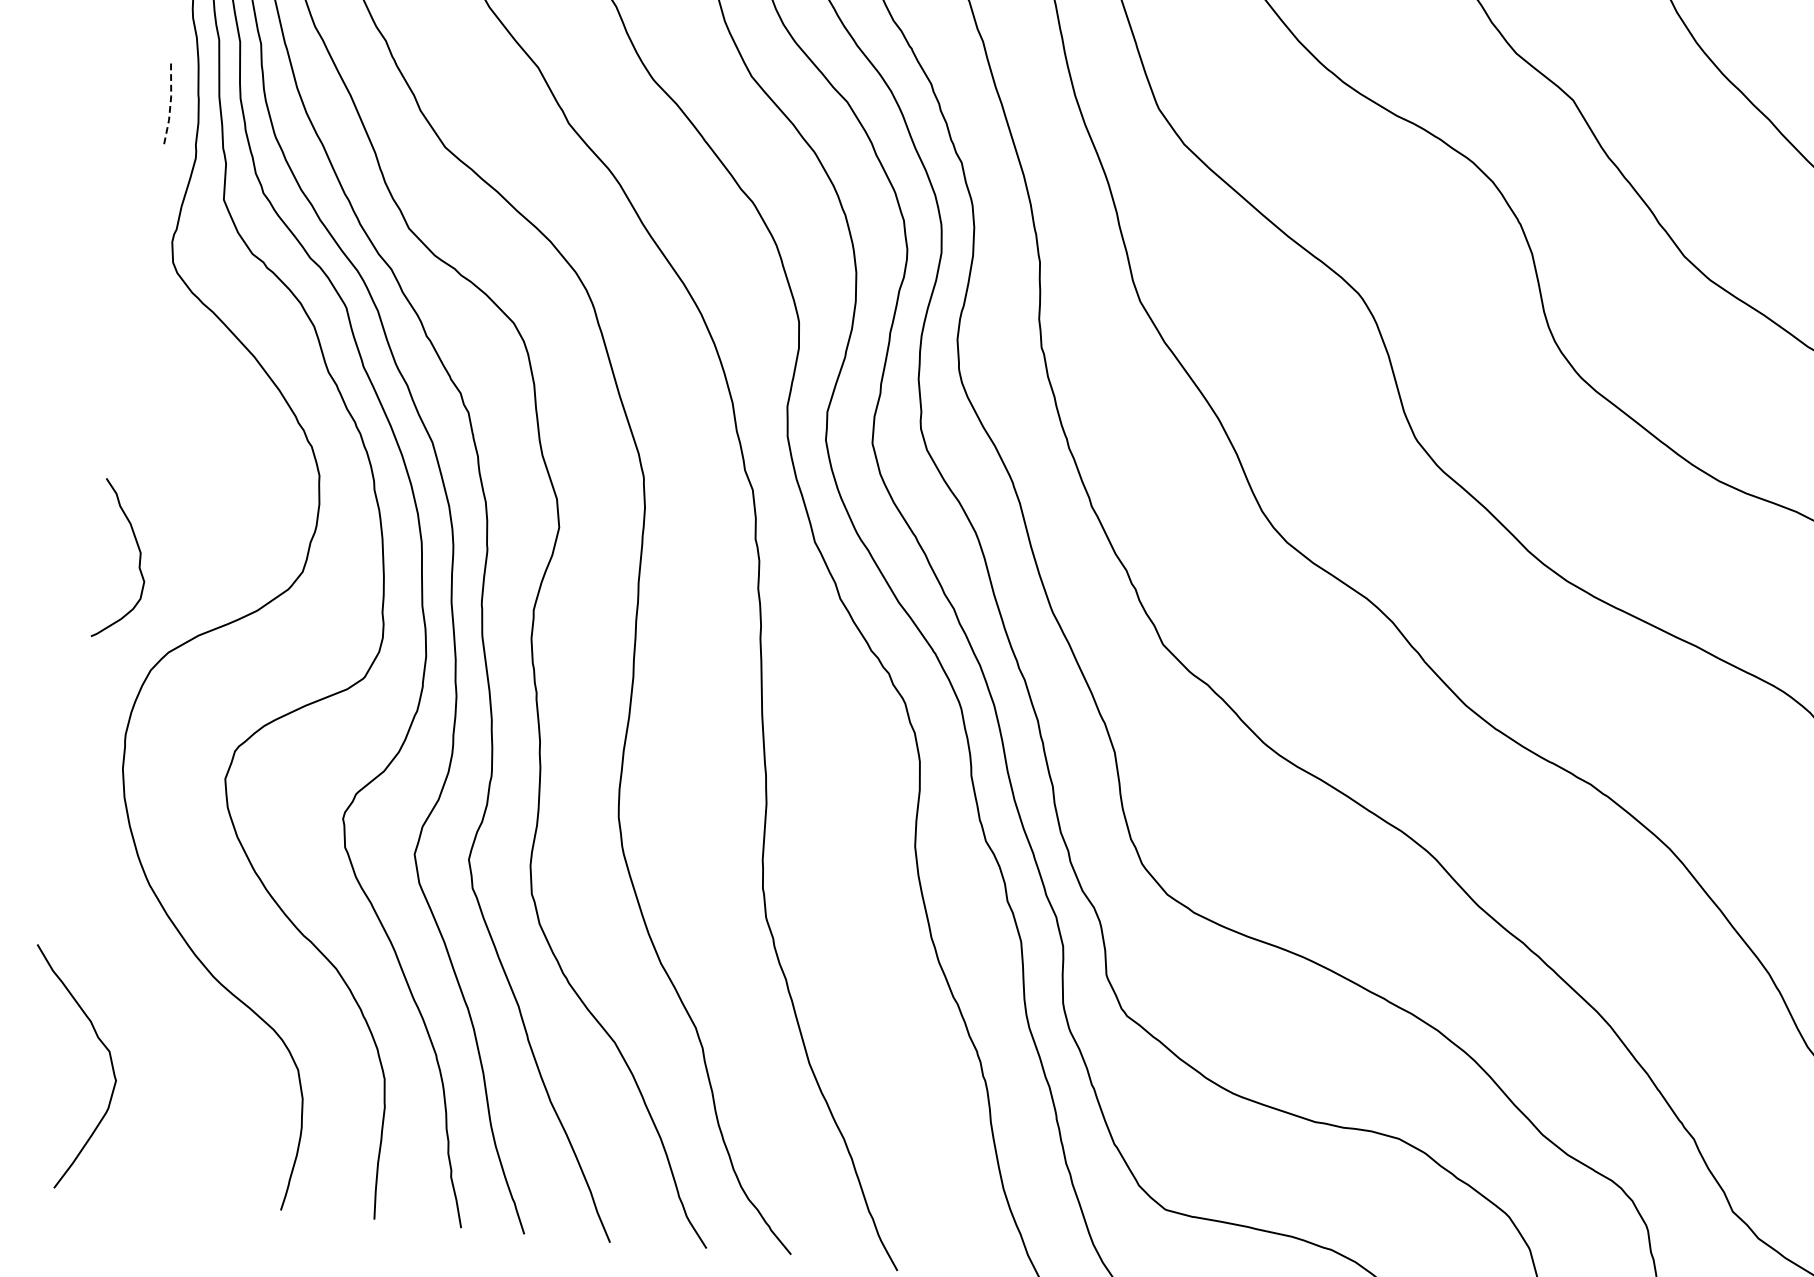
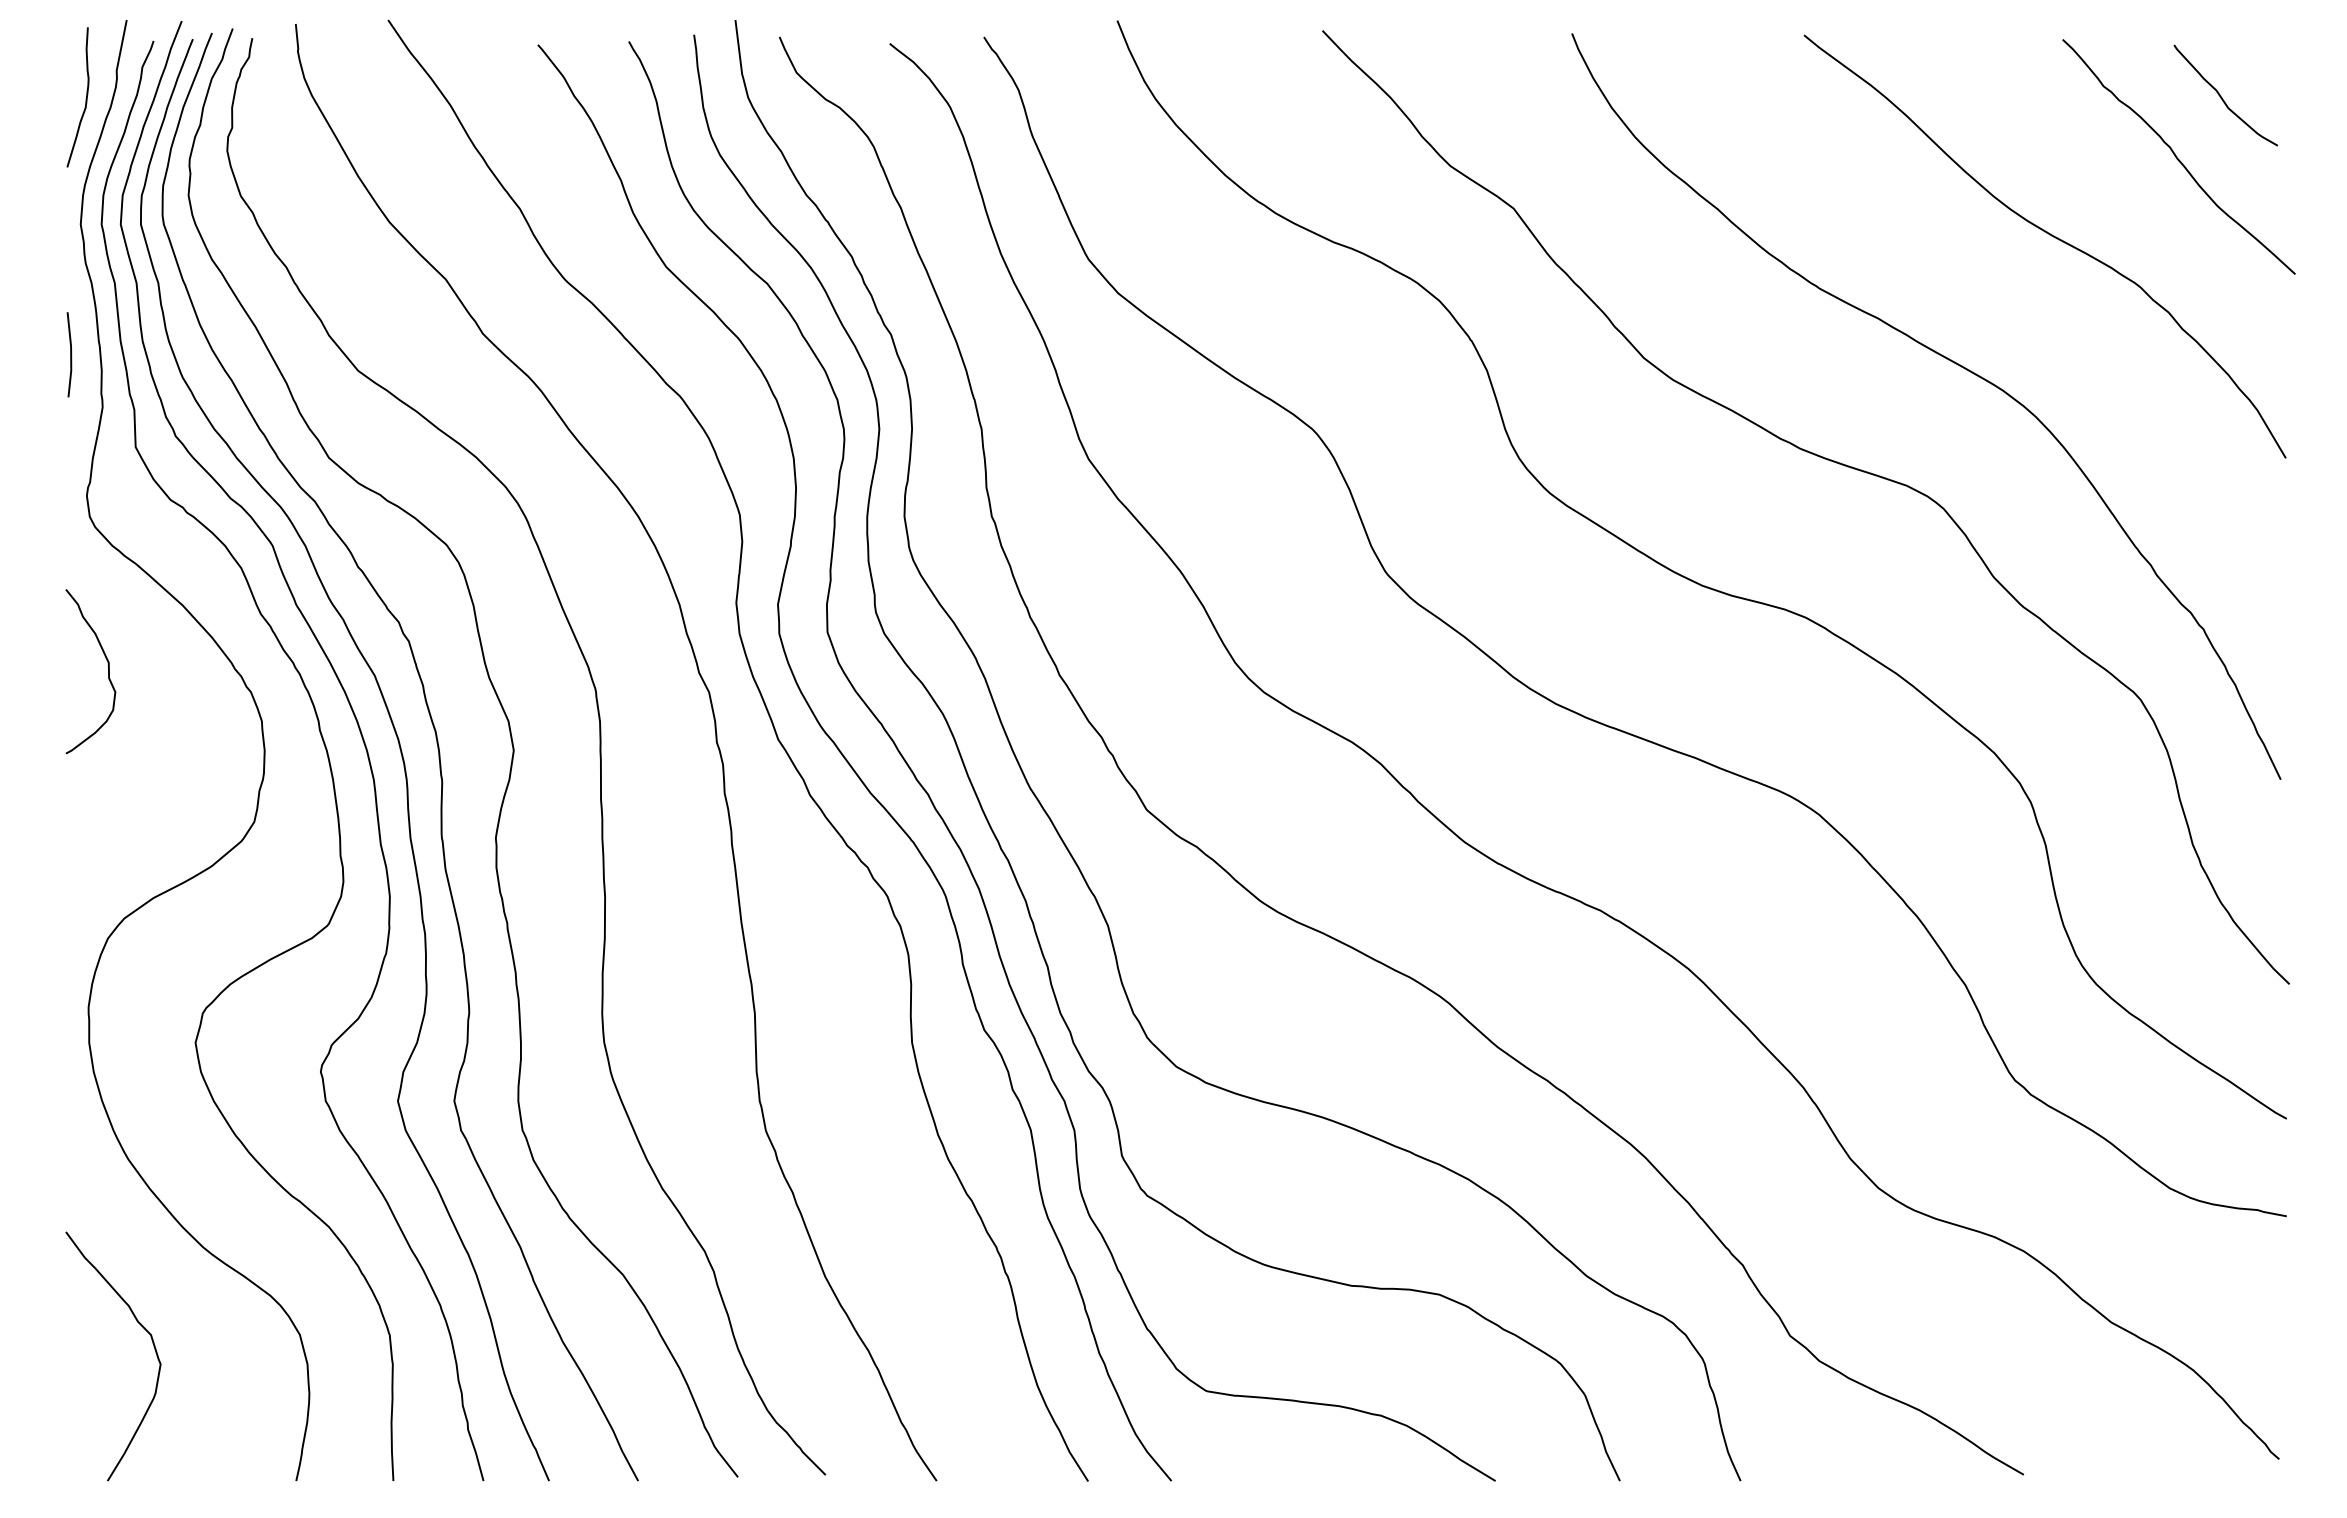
line: (170, 105) -> (71, 355), dashed -> solid
curve: (139, 561) -> (108, 671), moved
curve: (102, 1043) -> (142, 1327), moved

